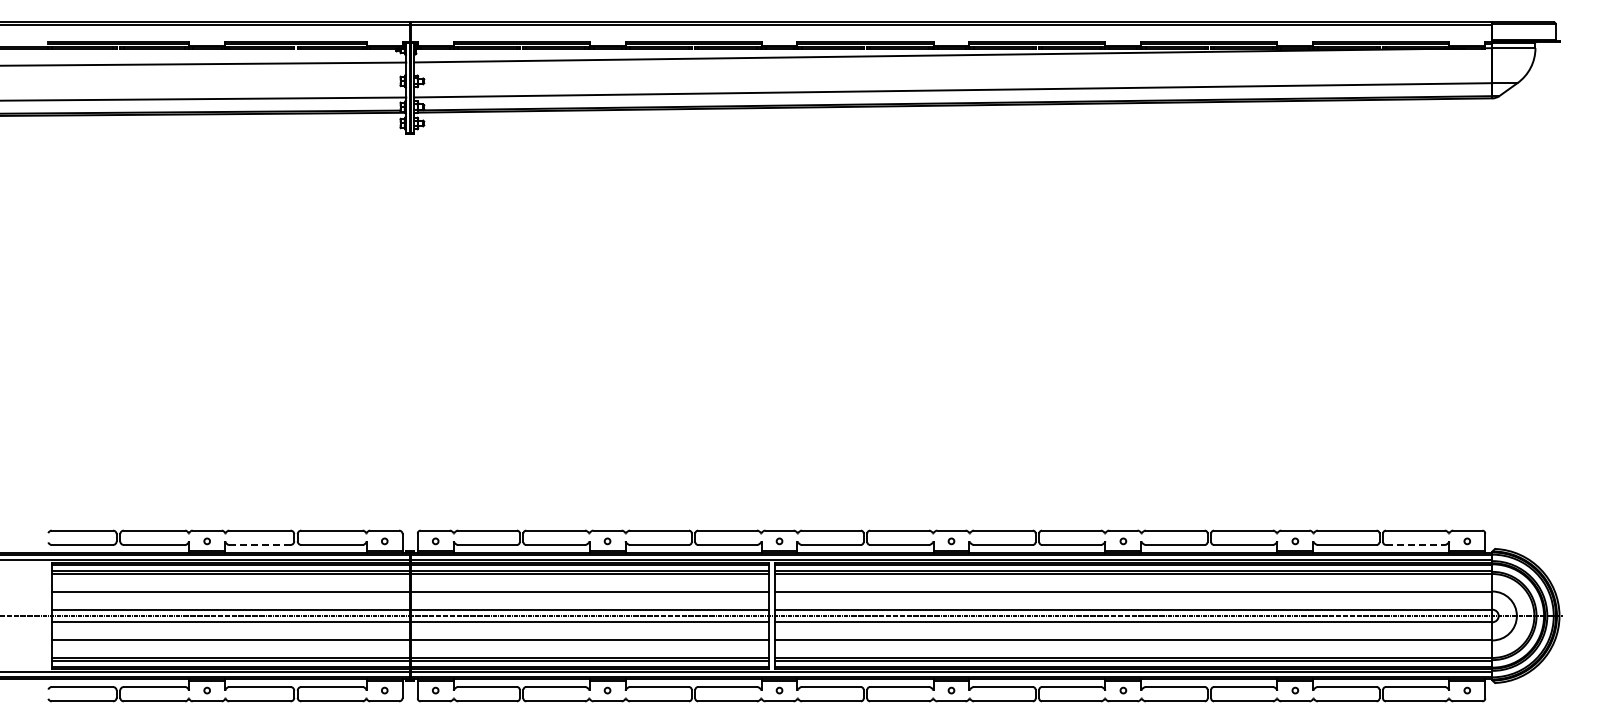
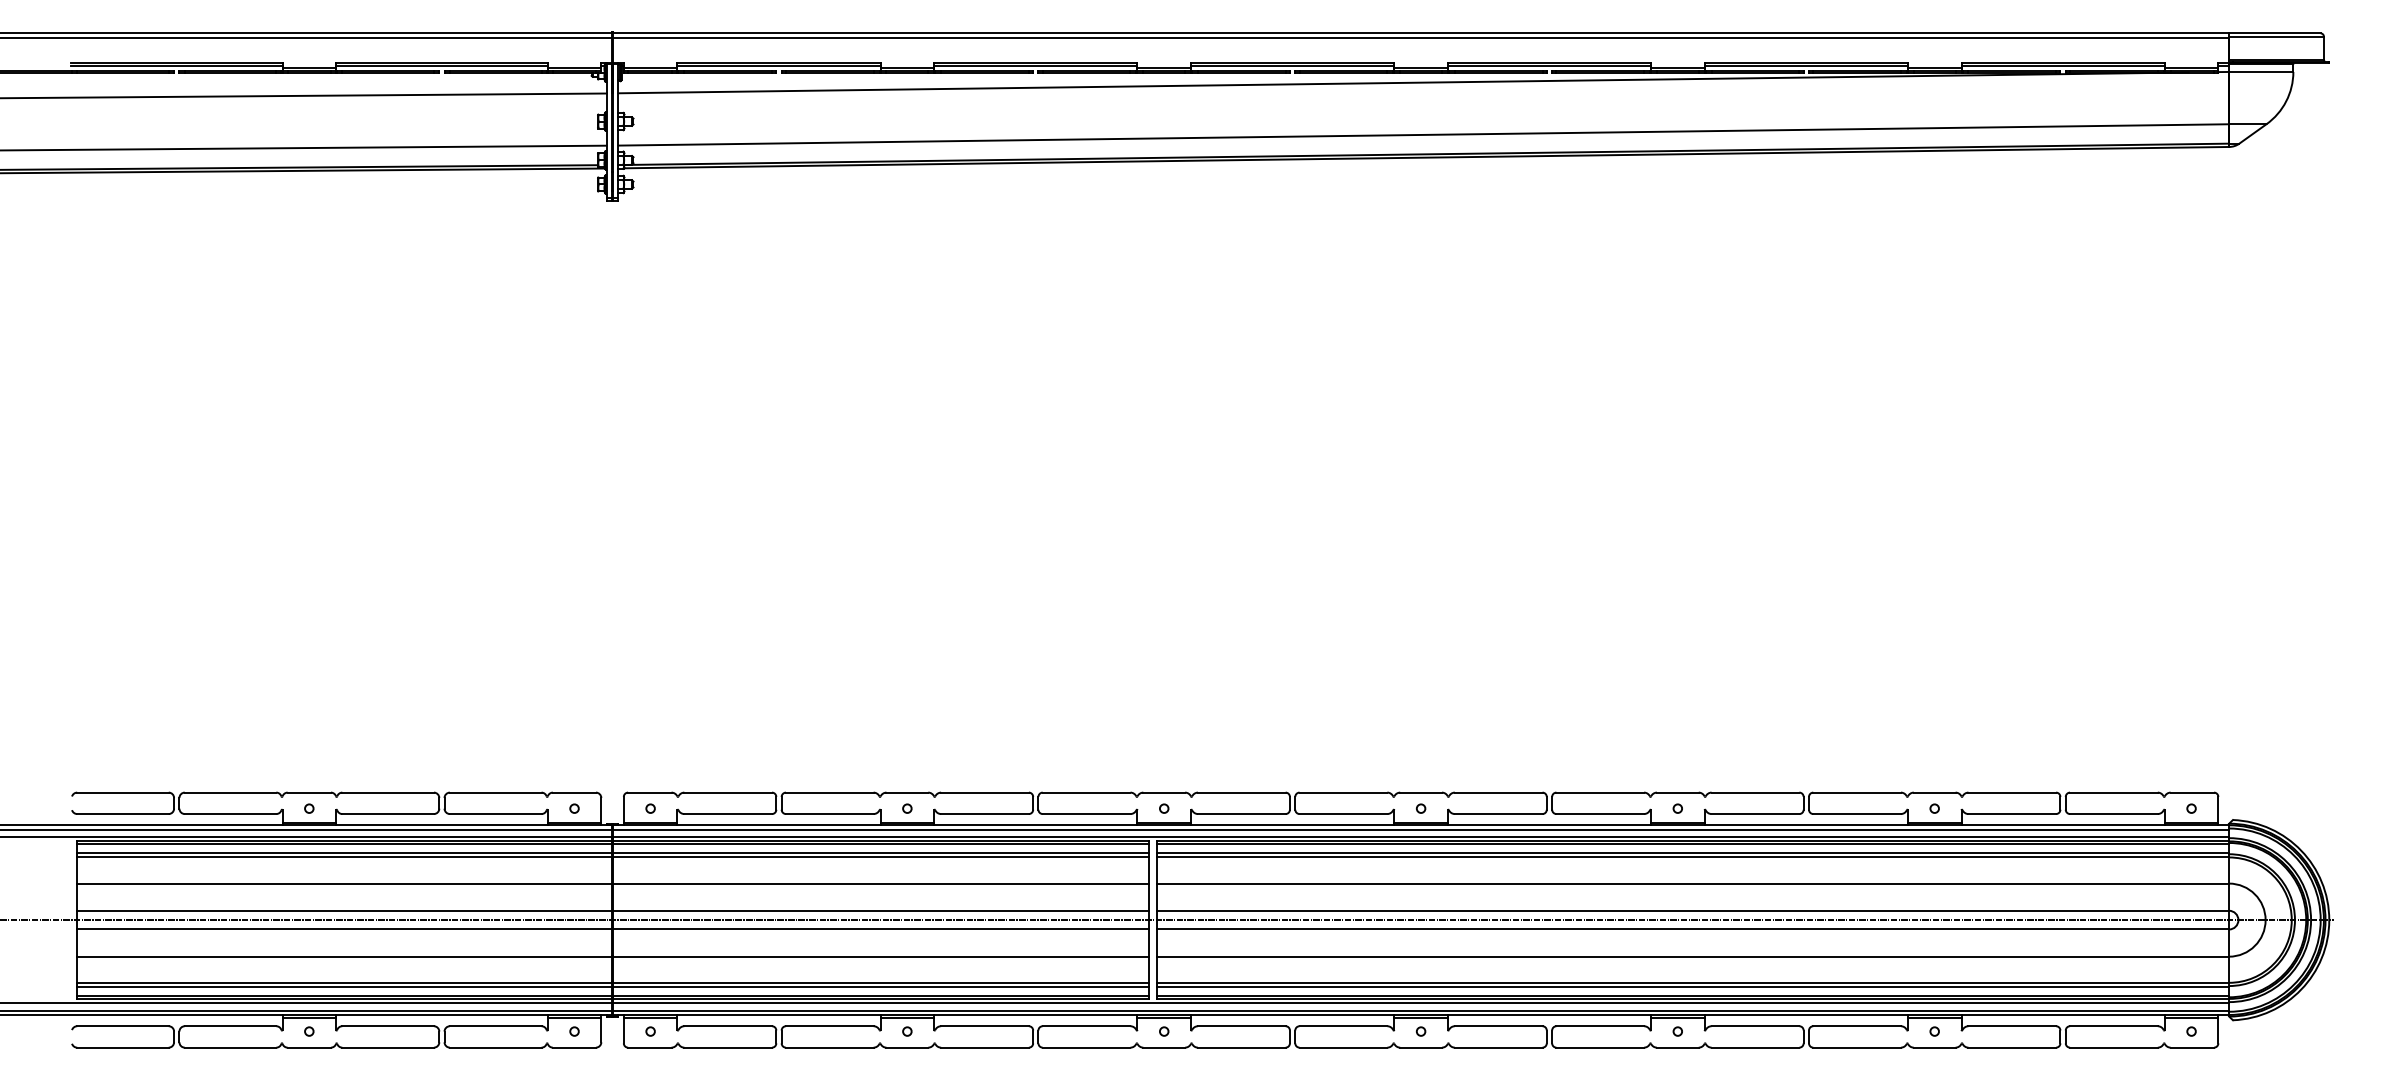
line: (259, 544) -> (387, 813), dashed -> solid
line: (1415, 544) -> (2114, 813), dashed -> solid

